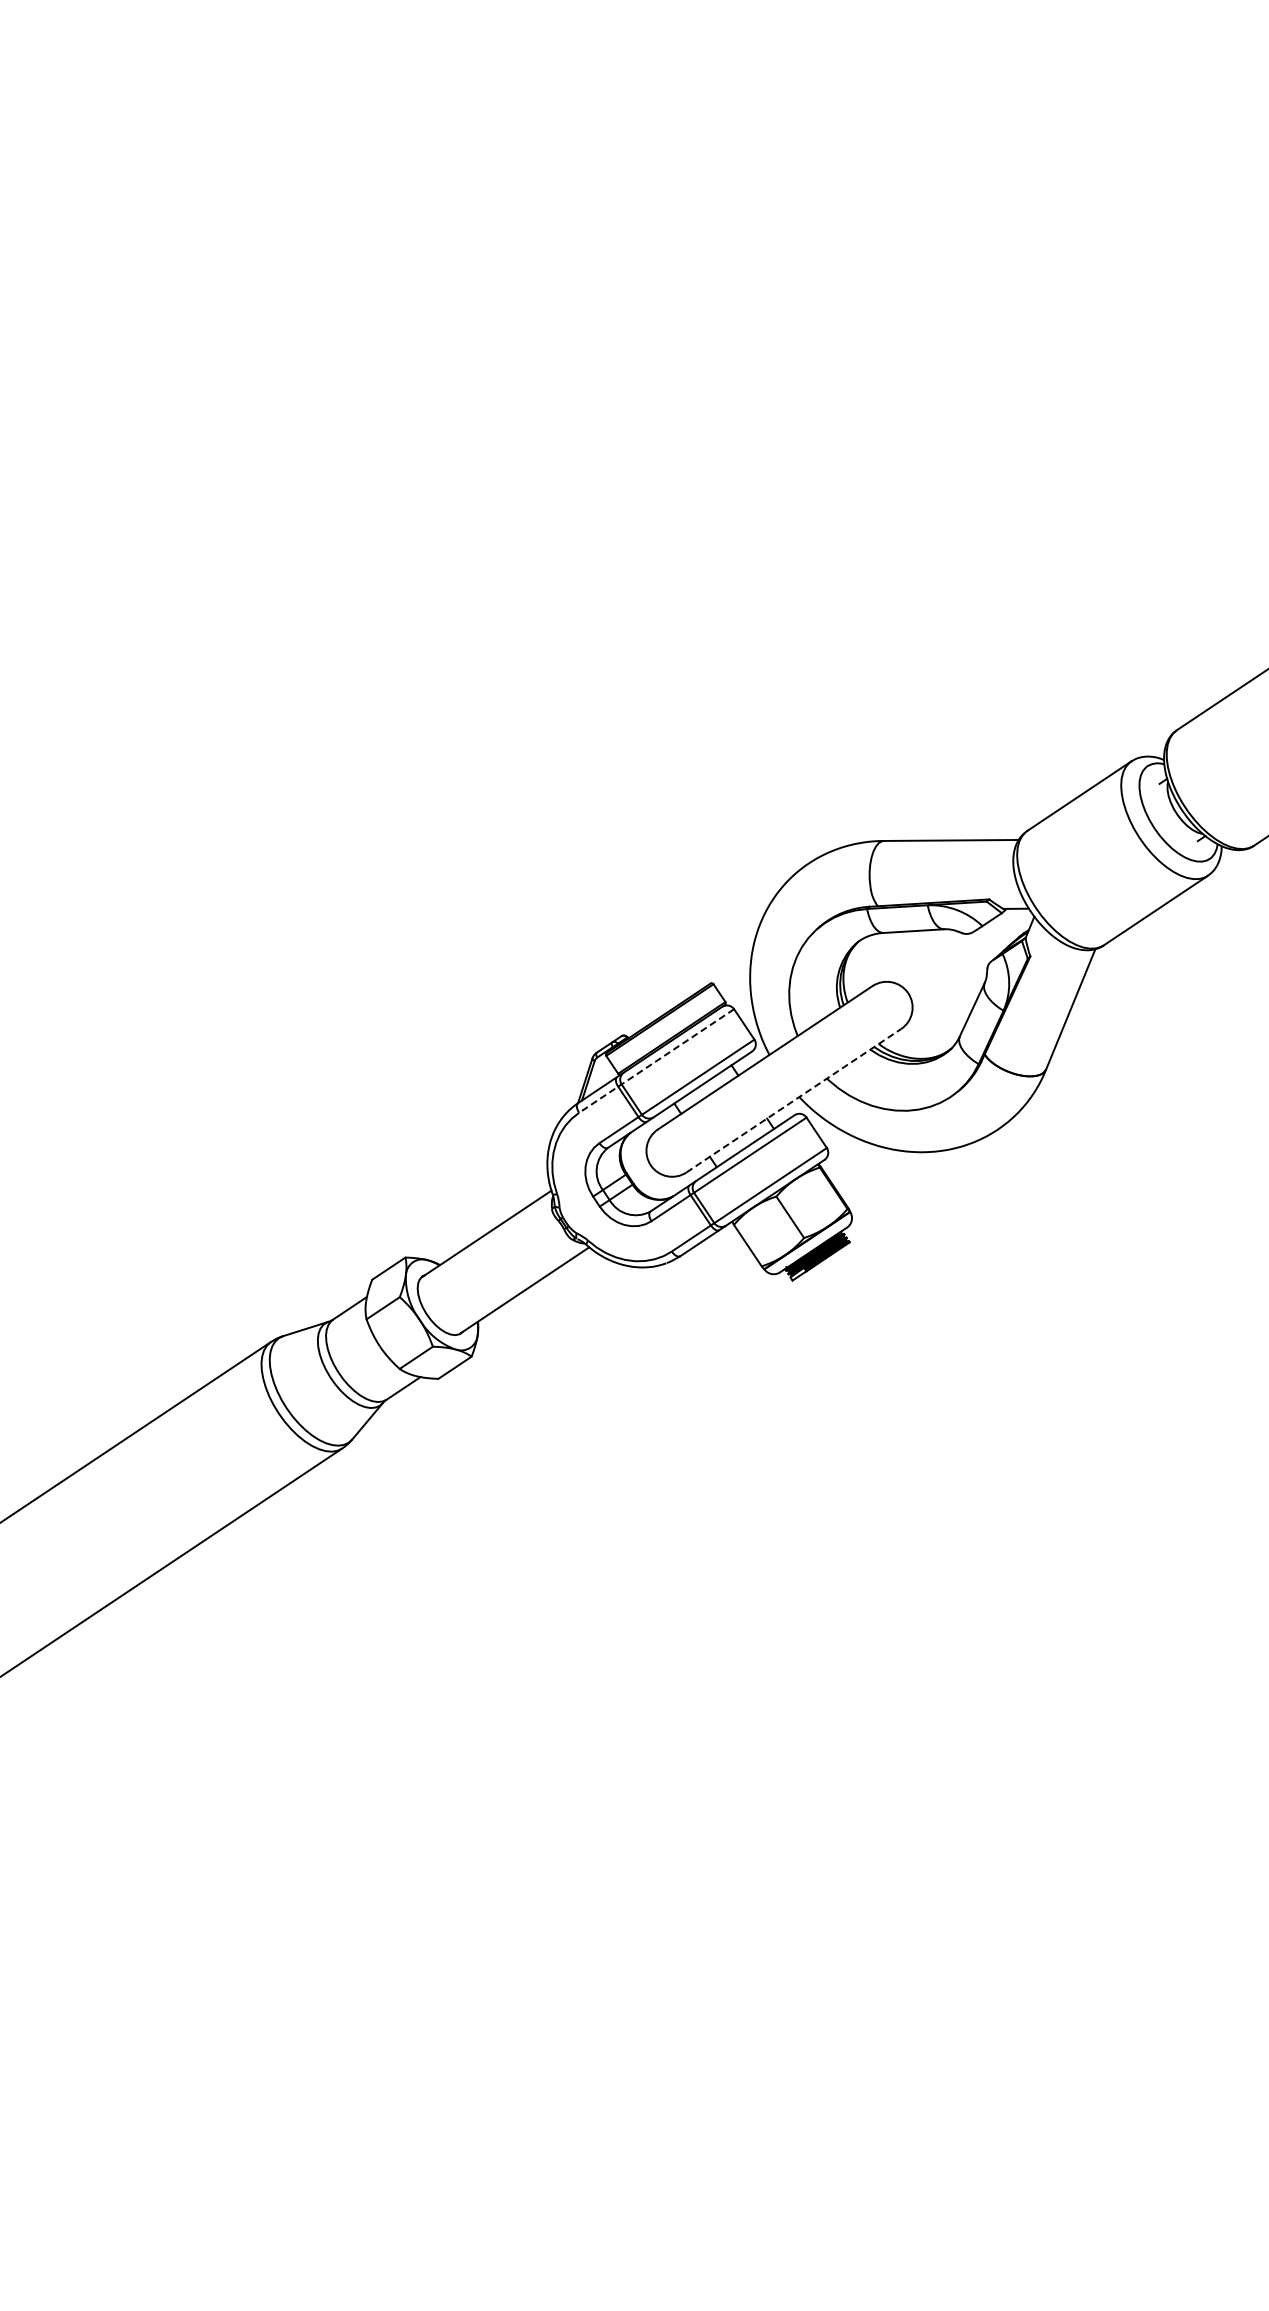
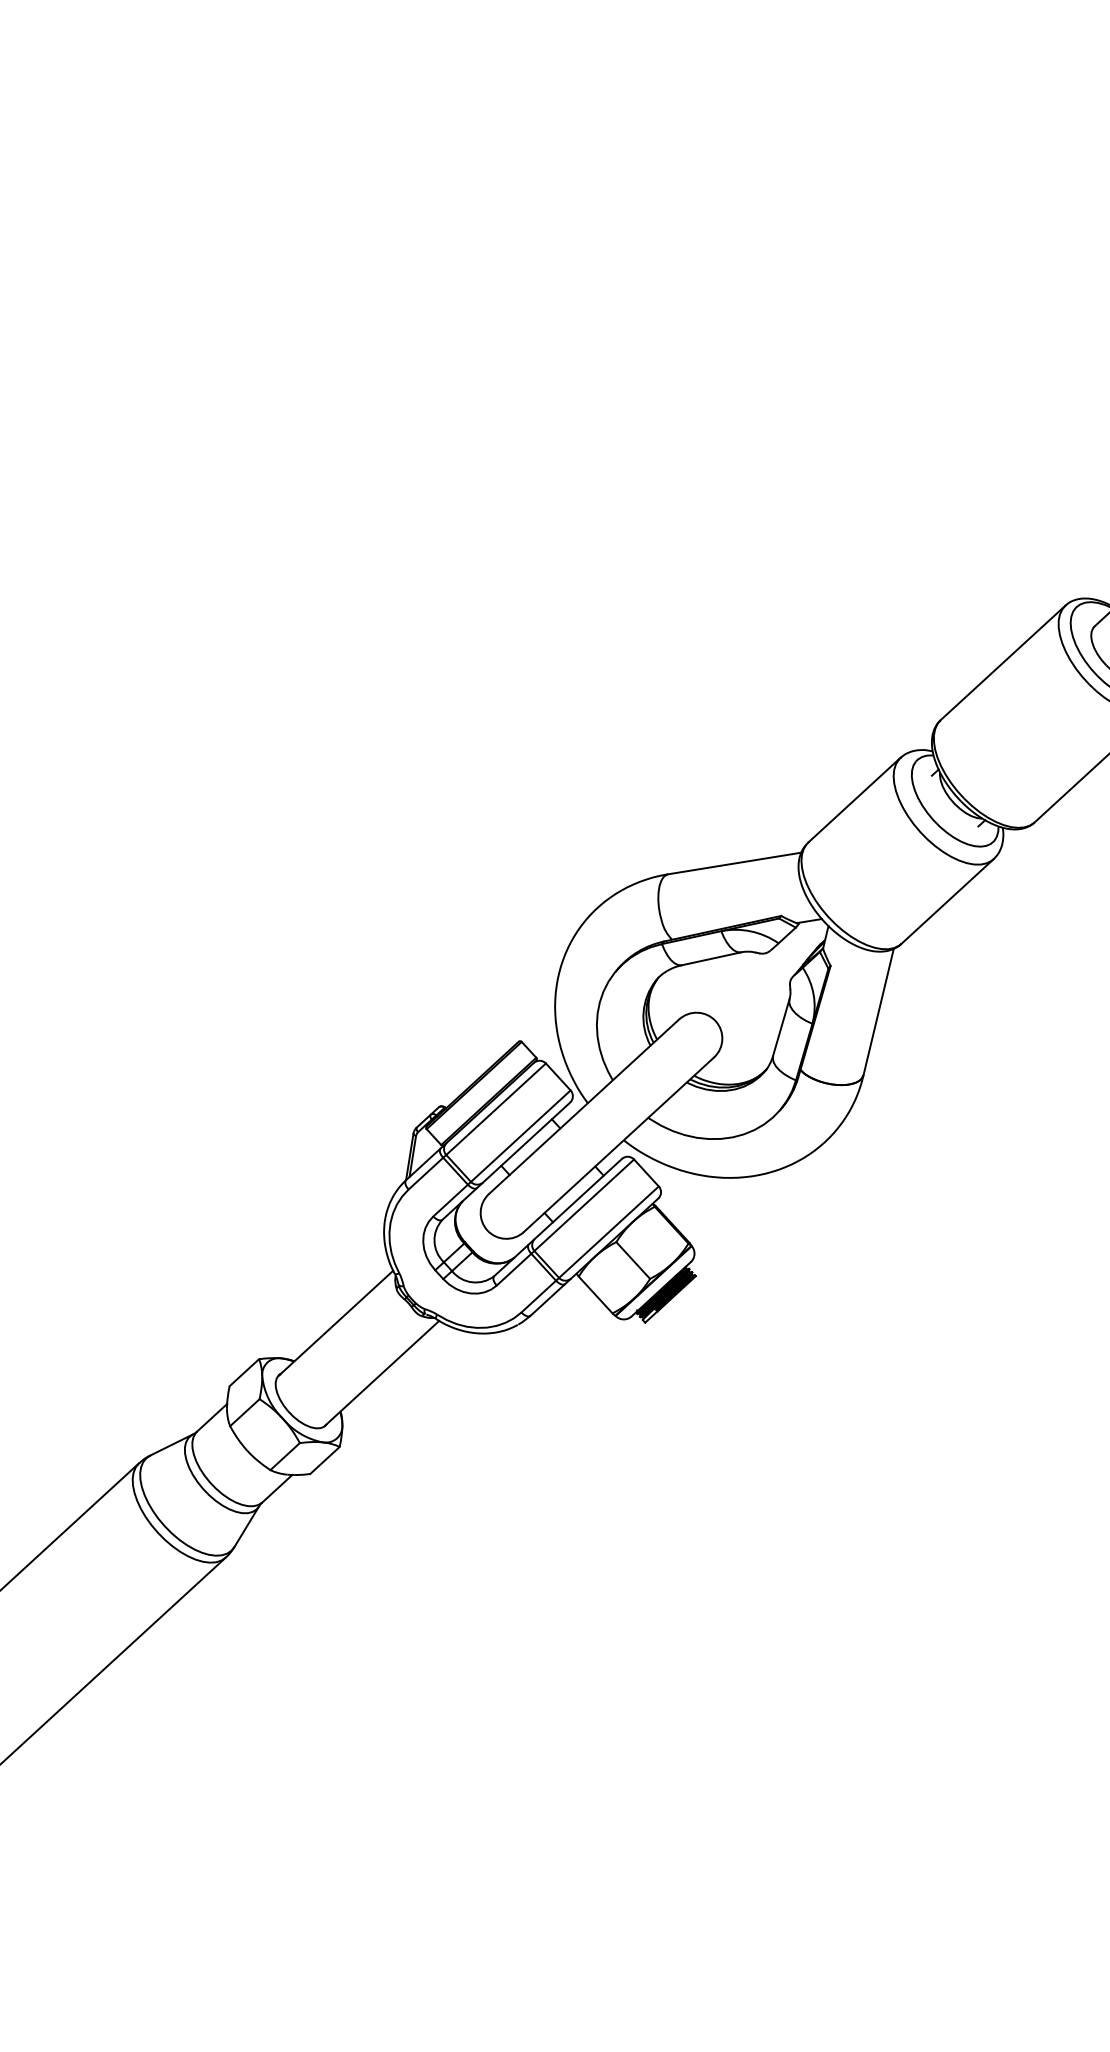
line: (656, 1061) -> (477, 1127), dashed -> solid
line: (794, 1100) -> (619, 1144), dashed -> solid

